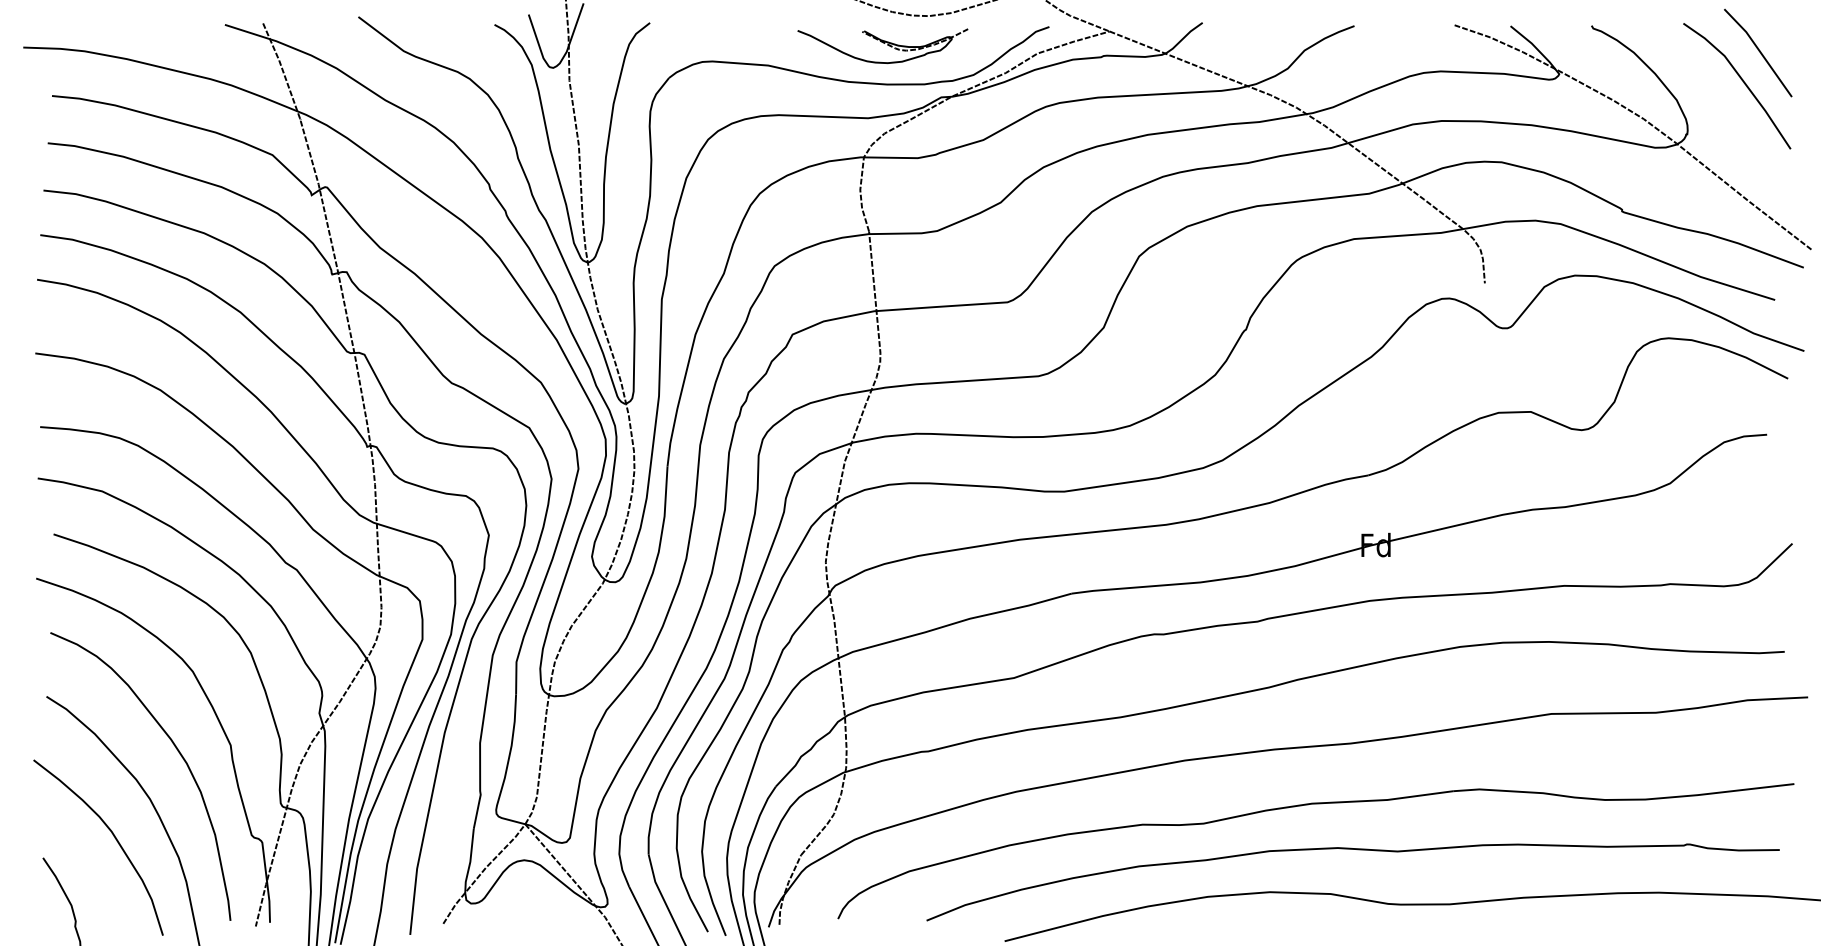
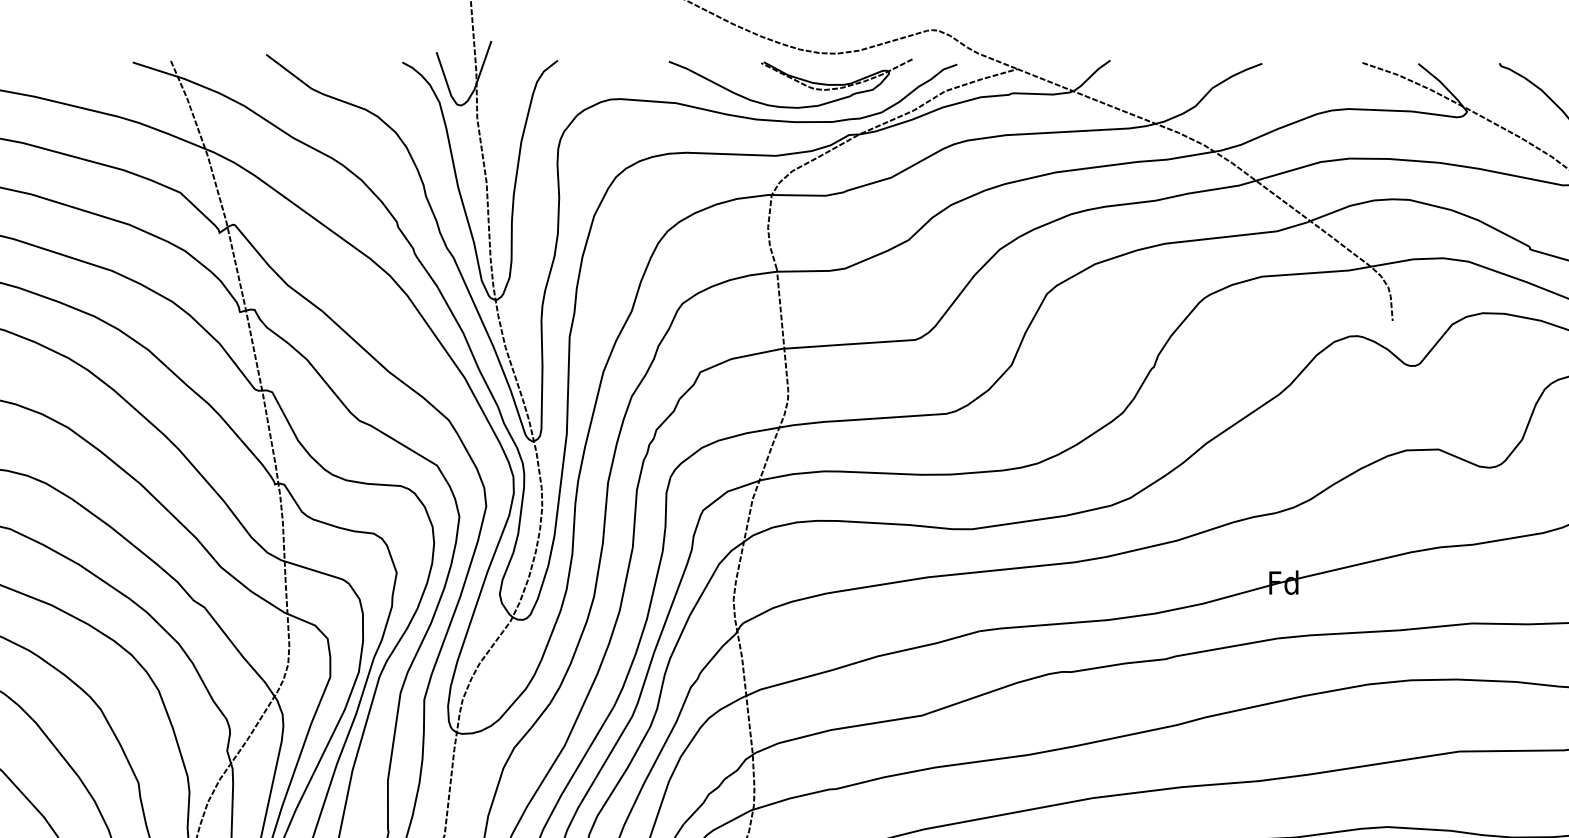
part: (882, 46) -> (790, 84), size x1.43

